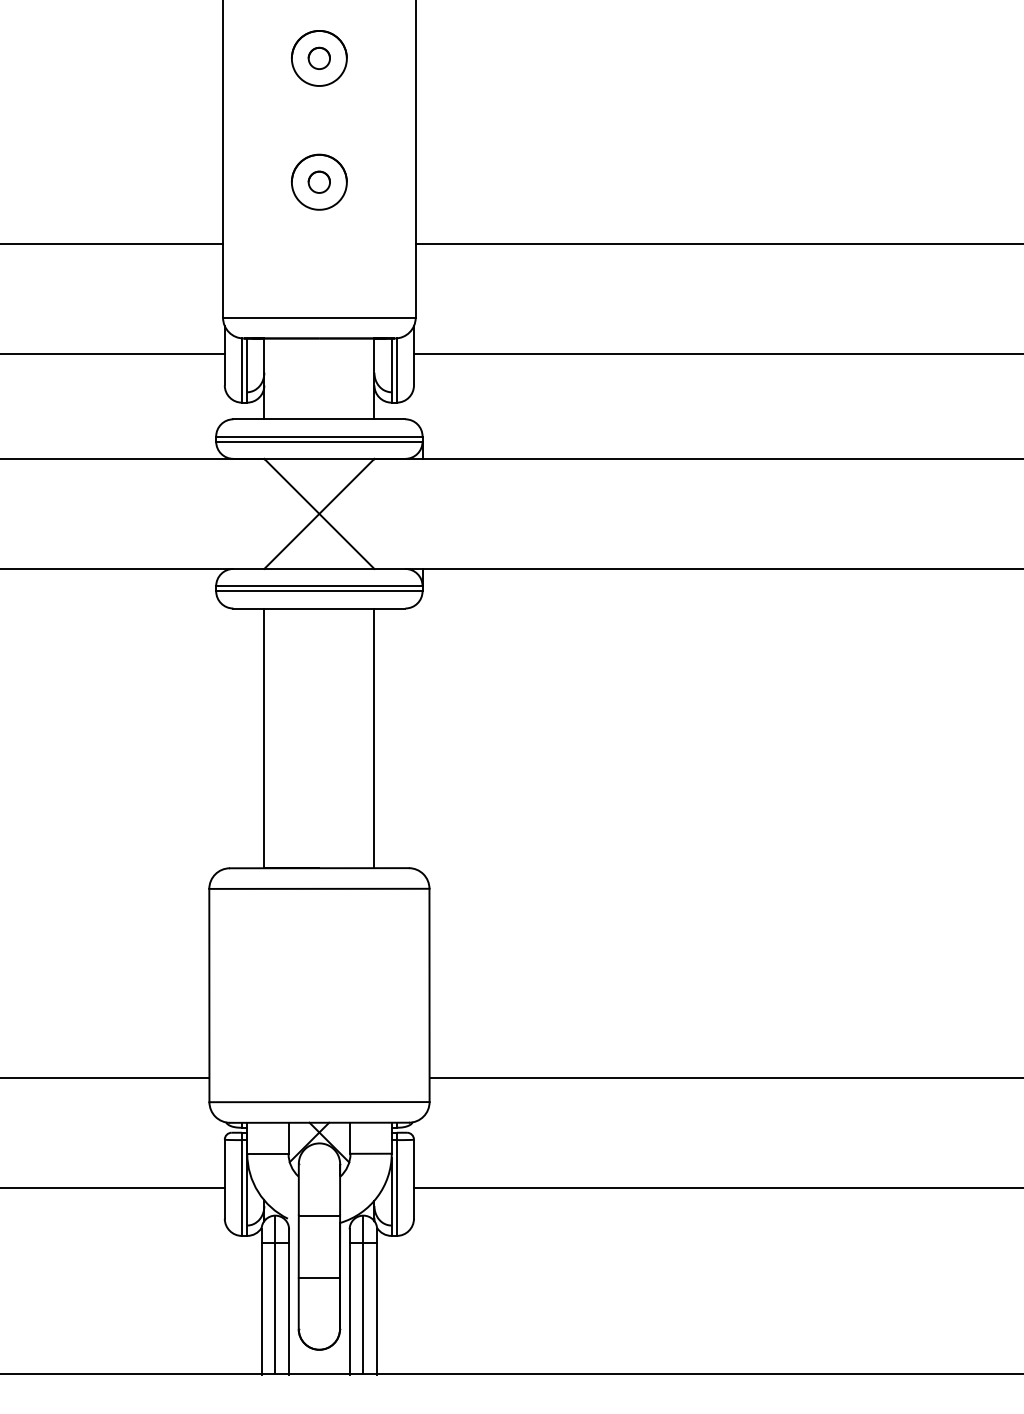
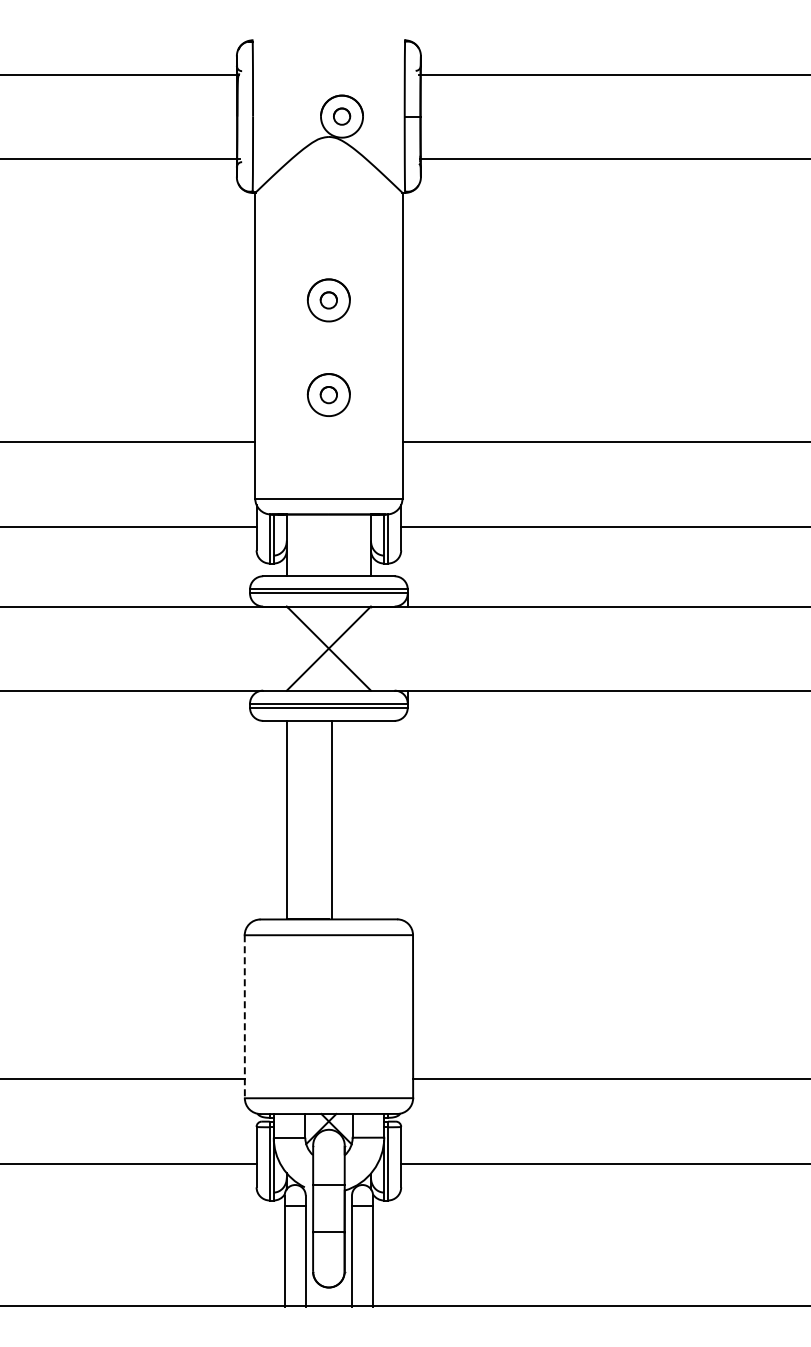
line: (373, 737) -> (331, 819), moved
line: (208, 995) -> (244, 1016), solid -> dashed
line: (275, 1294) -> (295, 1245), removed
line: (363, 1294) -> (362, 1245), removed

